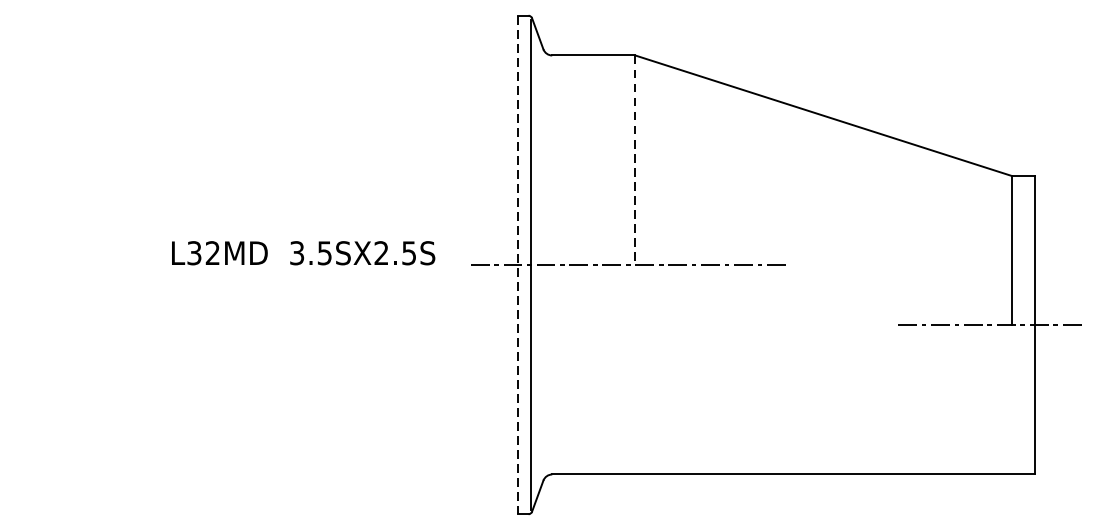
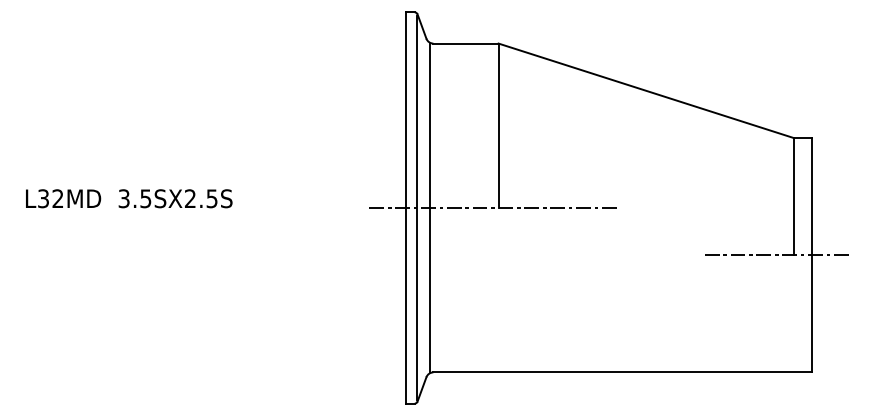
line: (635, 161) -> (498, 126), dashed -> solid
text: (303, 252) -> (129, 198), moved
line: (548, 264) -> (430, 207), added
line: (517, 265) -> (406, 208), dashed -> solid

